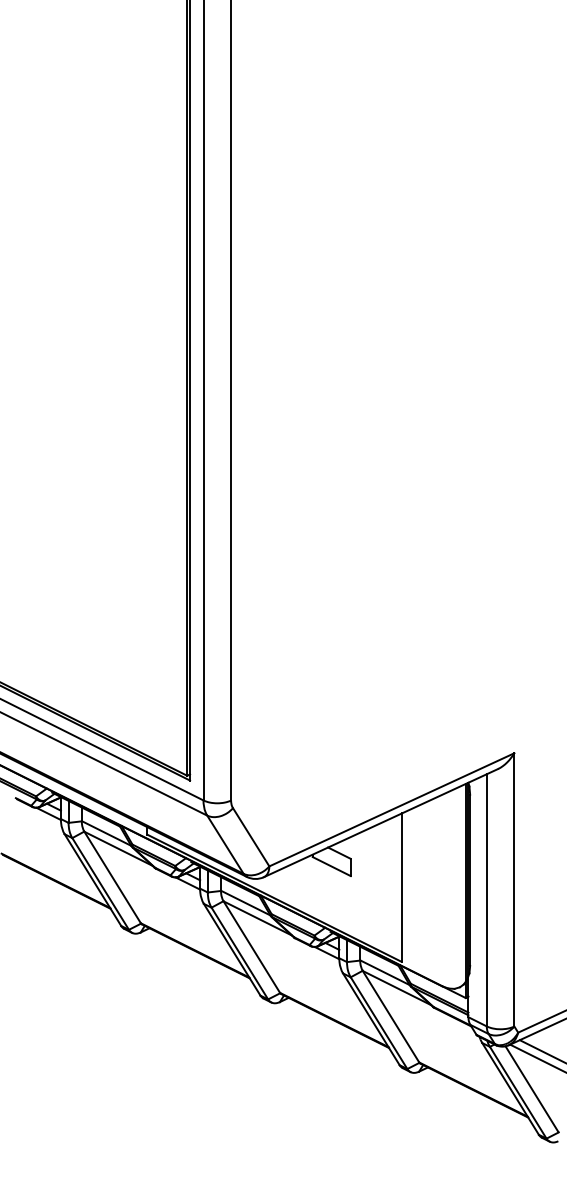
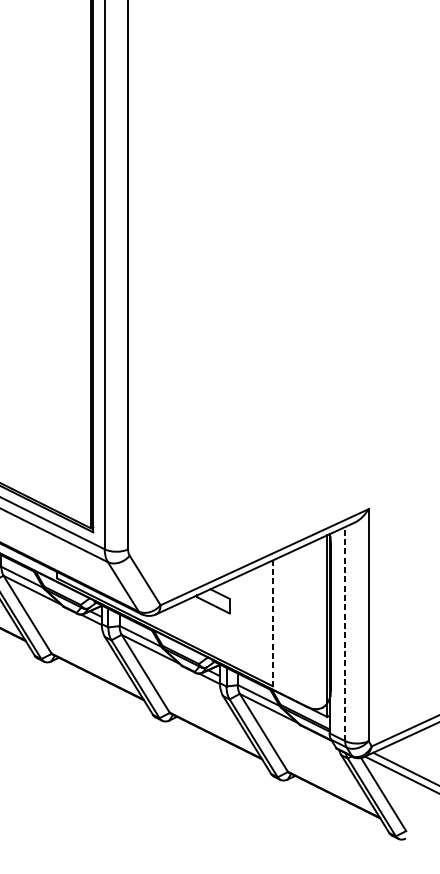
line: (401, 887) -> (272, 623), solid -> dashed
line: (486, 899) -> (344, 633), solid -> dashed

